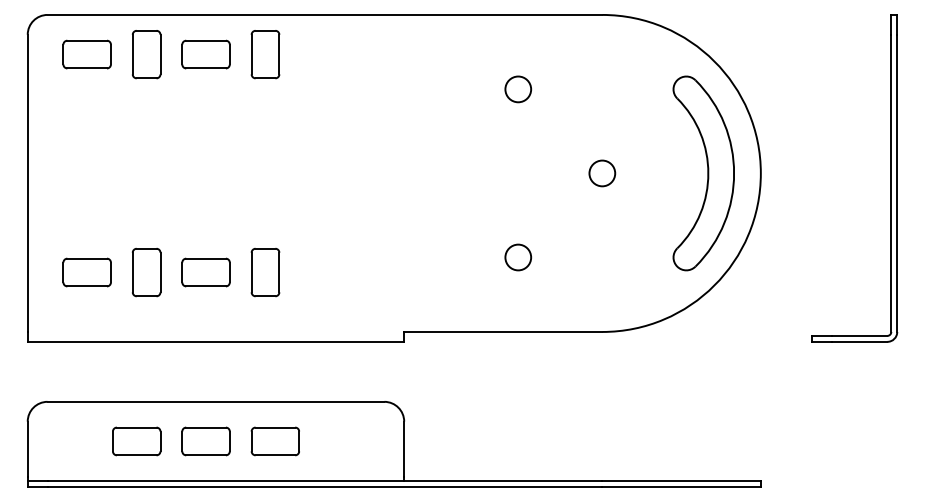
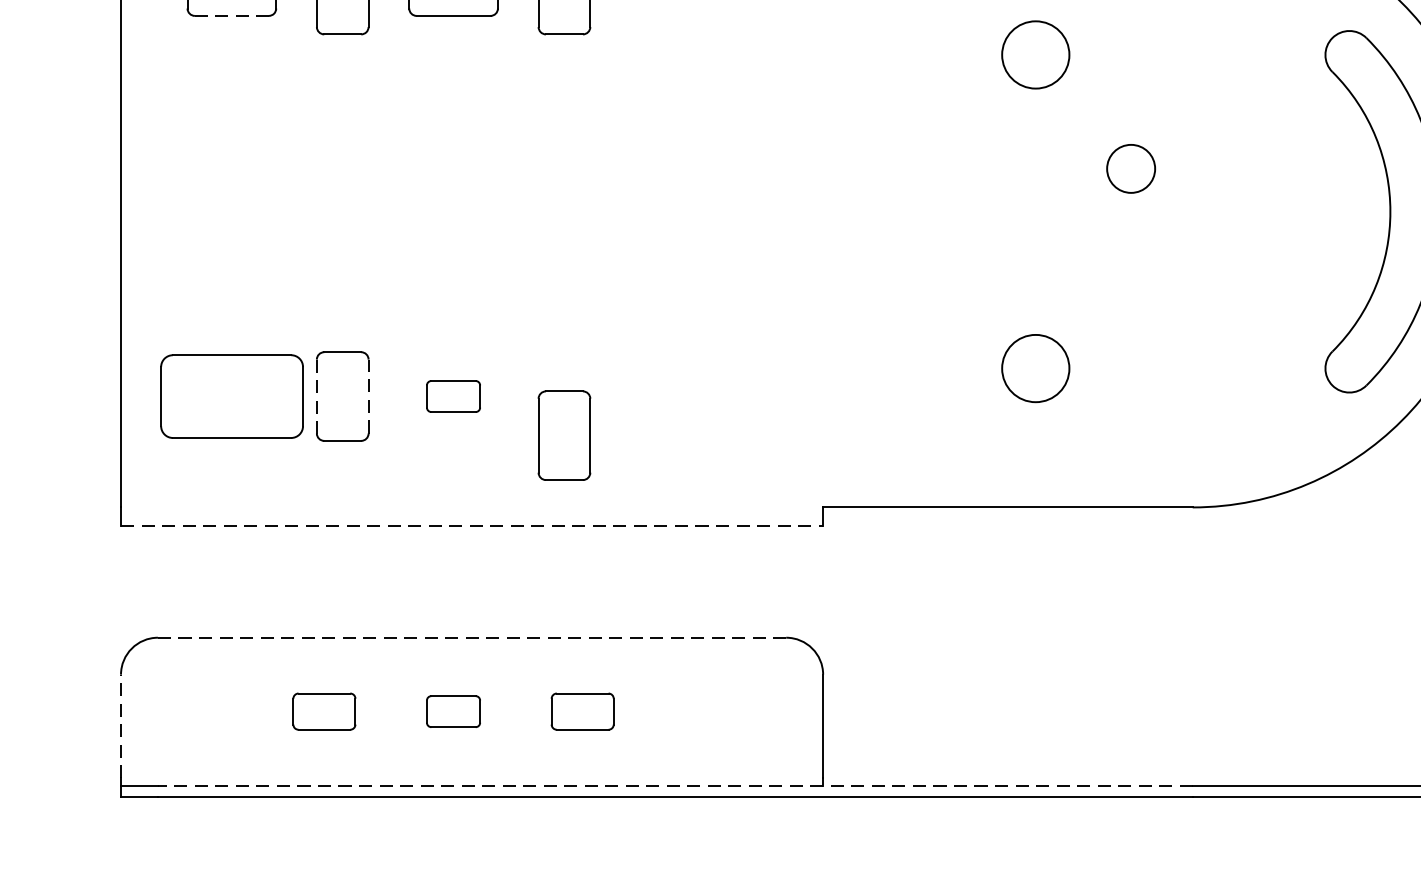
line: (87, 68) -> (232, 16), solid -> dashed
circle: (518, 89) -> (1036, 55), size x1.4
circle: (602, 173) -> (1131, 168), moved
circle: (518, 257) -> (1036, 368), size x1.4
part: (86, 272) -> (230, 396), size x1.6
line: (132, 272) -> (316, 396), solid -> dashed
line: (160, 272) -> (368, 396), solid -> dashed
part: (205, 272) -> (452, 396), size x0.6
part: (265, 272) -> (564, 435), moved
line: (216, 341) -> (473, 525), solid -> dashed
line: (216, 401) -> (473, 637), solid -> dashed
part: (136, 441) -> (323, 711), size x0.7
part: (205, 441) -> (452, 711), size x0.6
part: (274, 441) -> (581, 711), size x0.7
line: (27, 449) -> (120, 726), solid -> dashed
line: (324, 481) -> (674, 786), solid -> dashed

